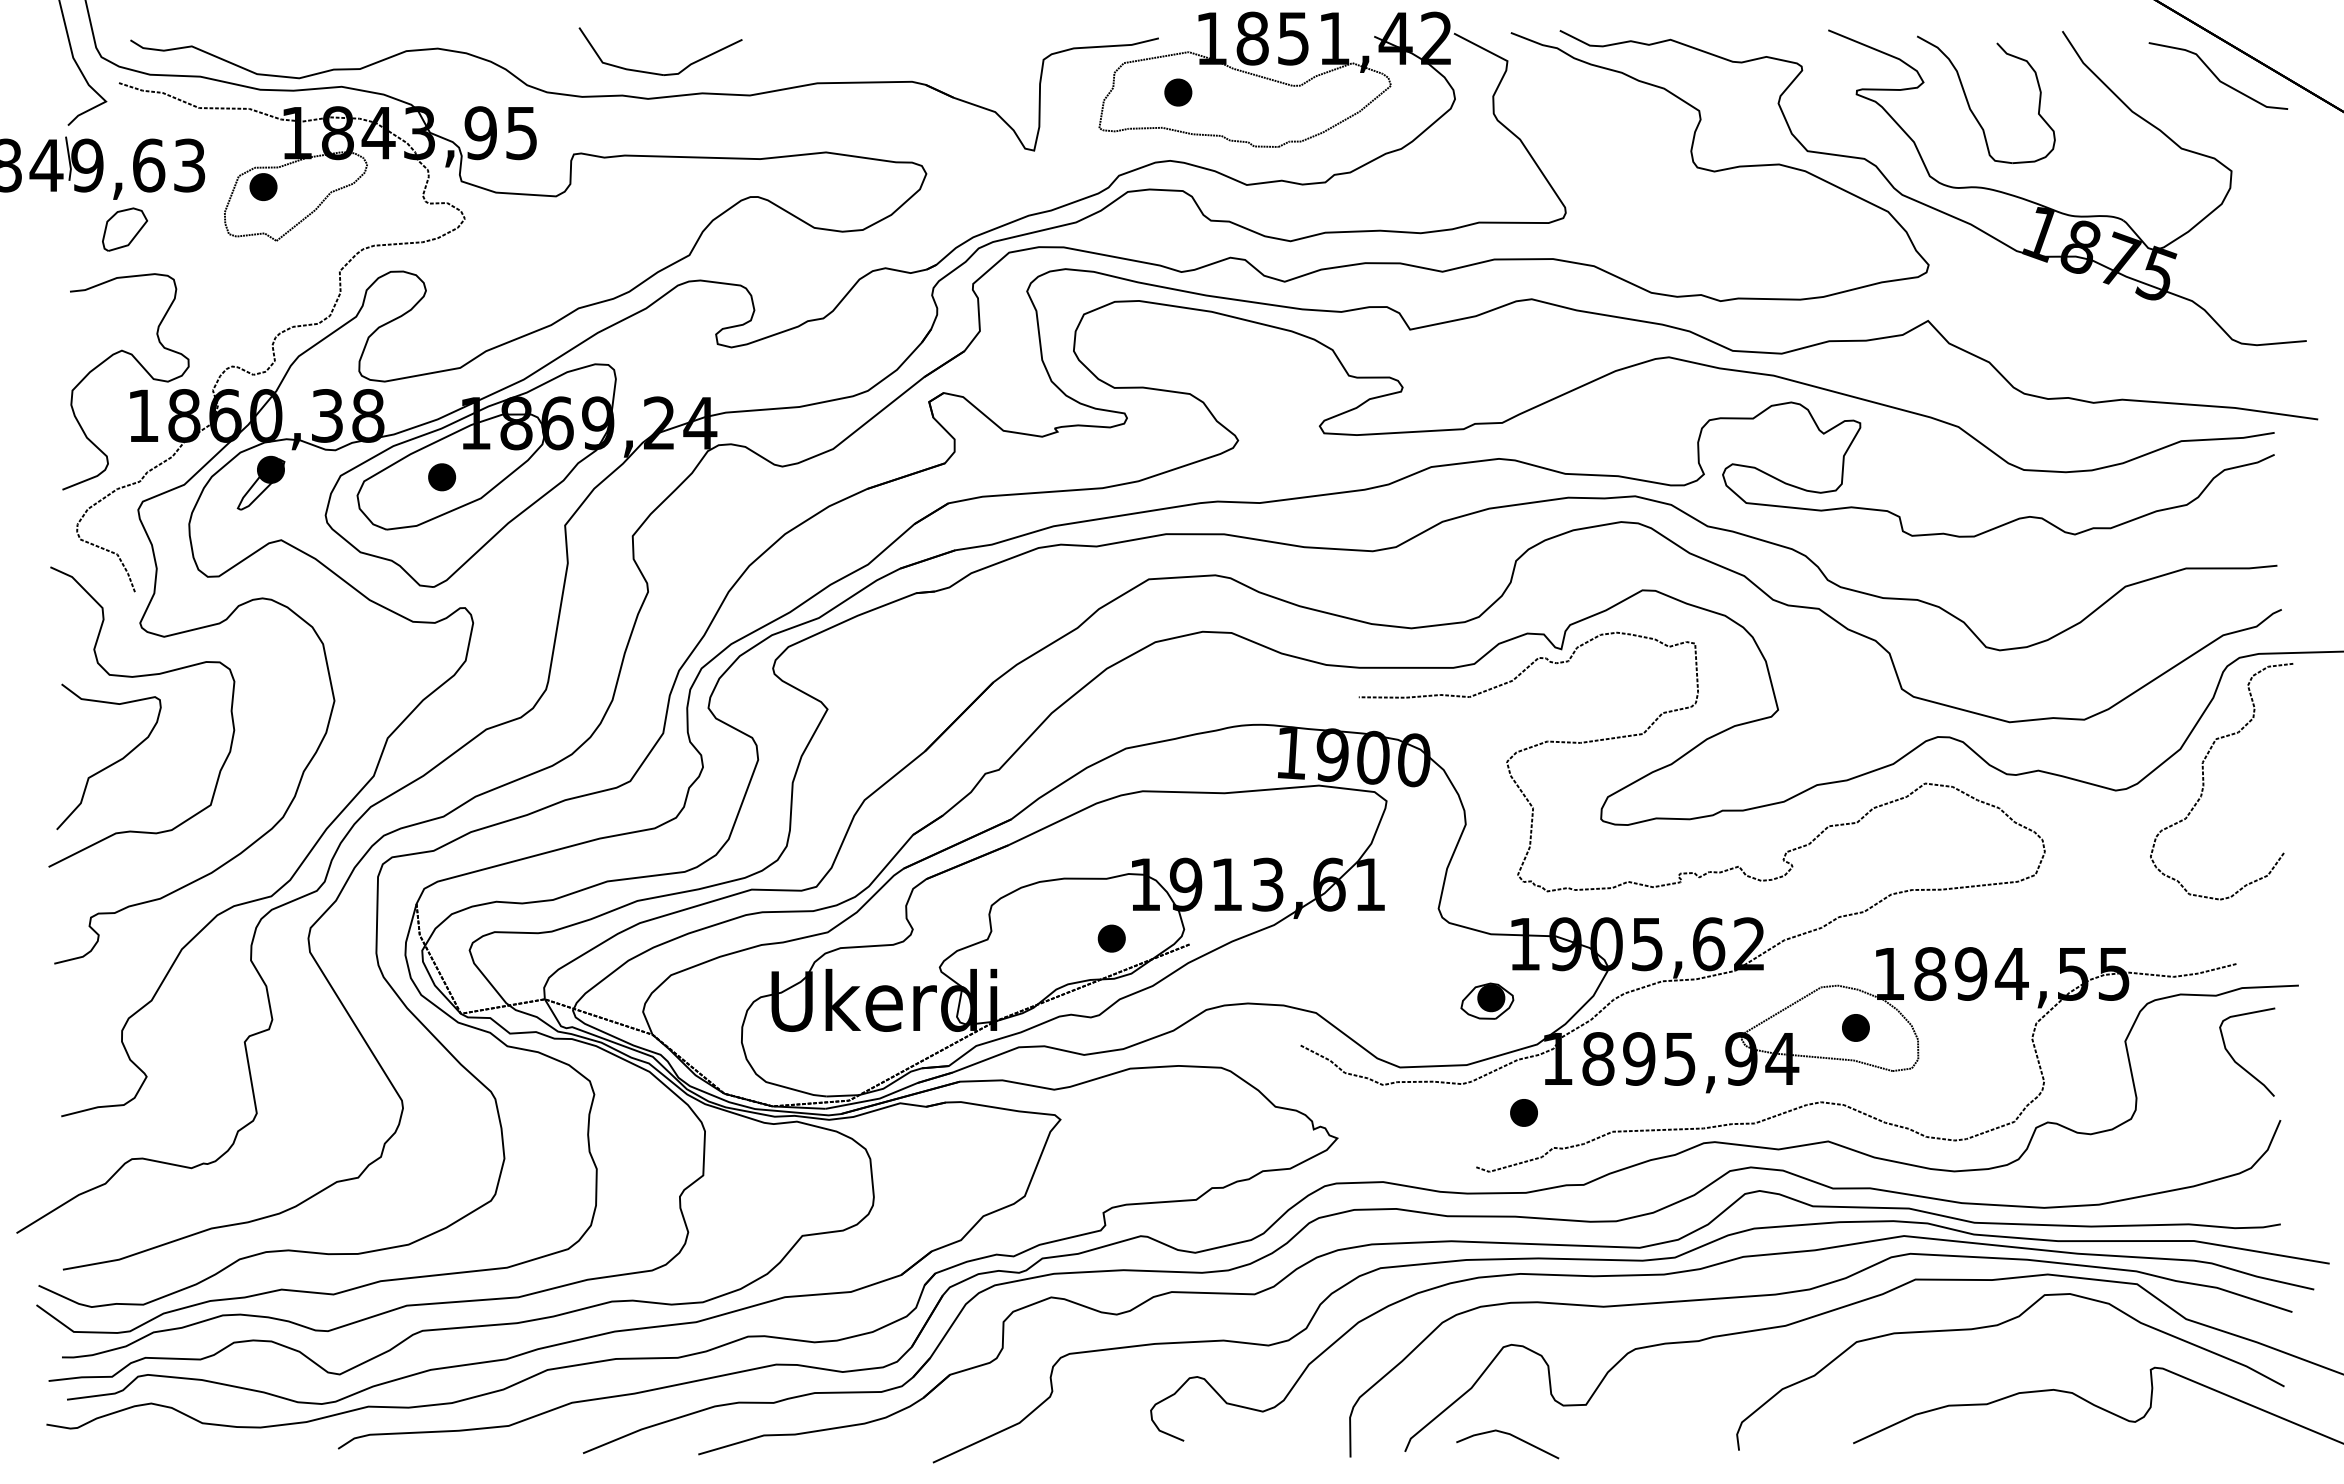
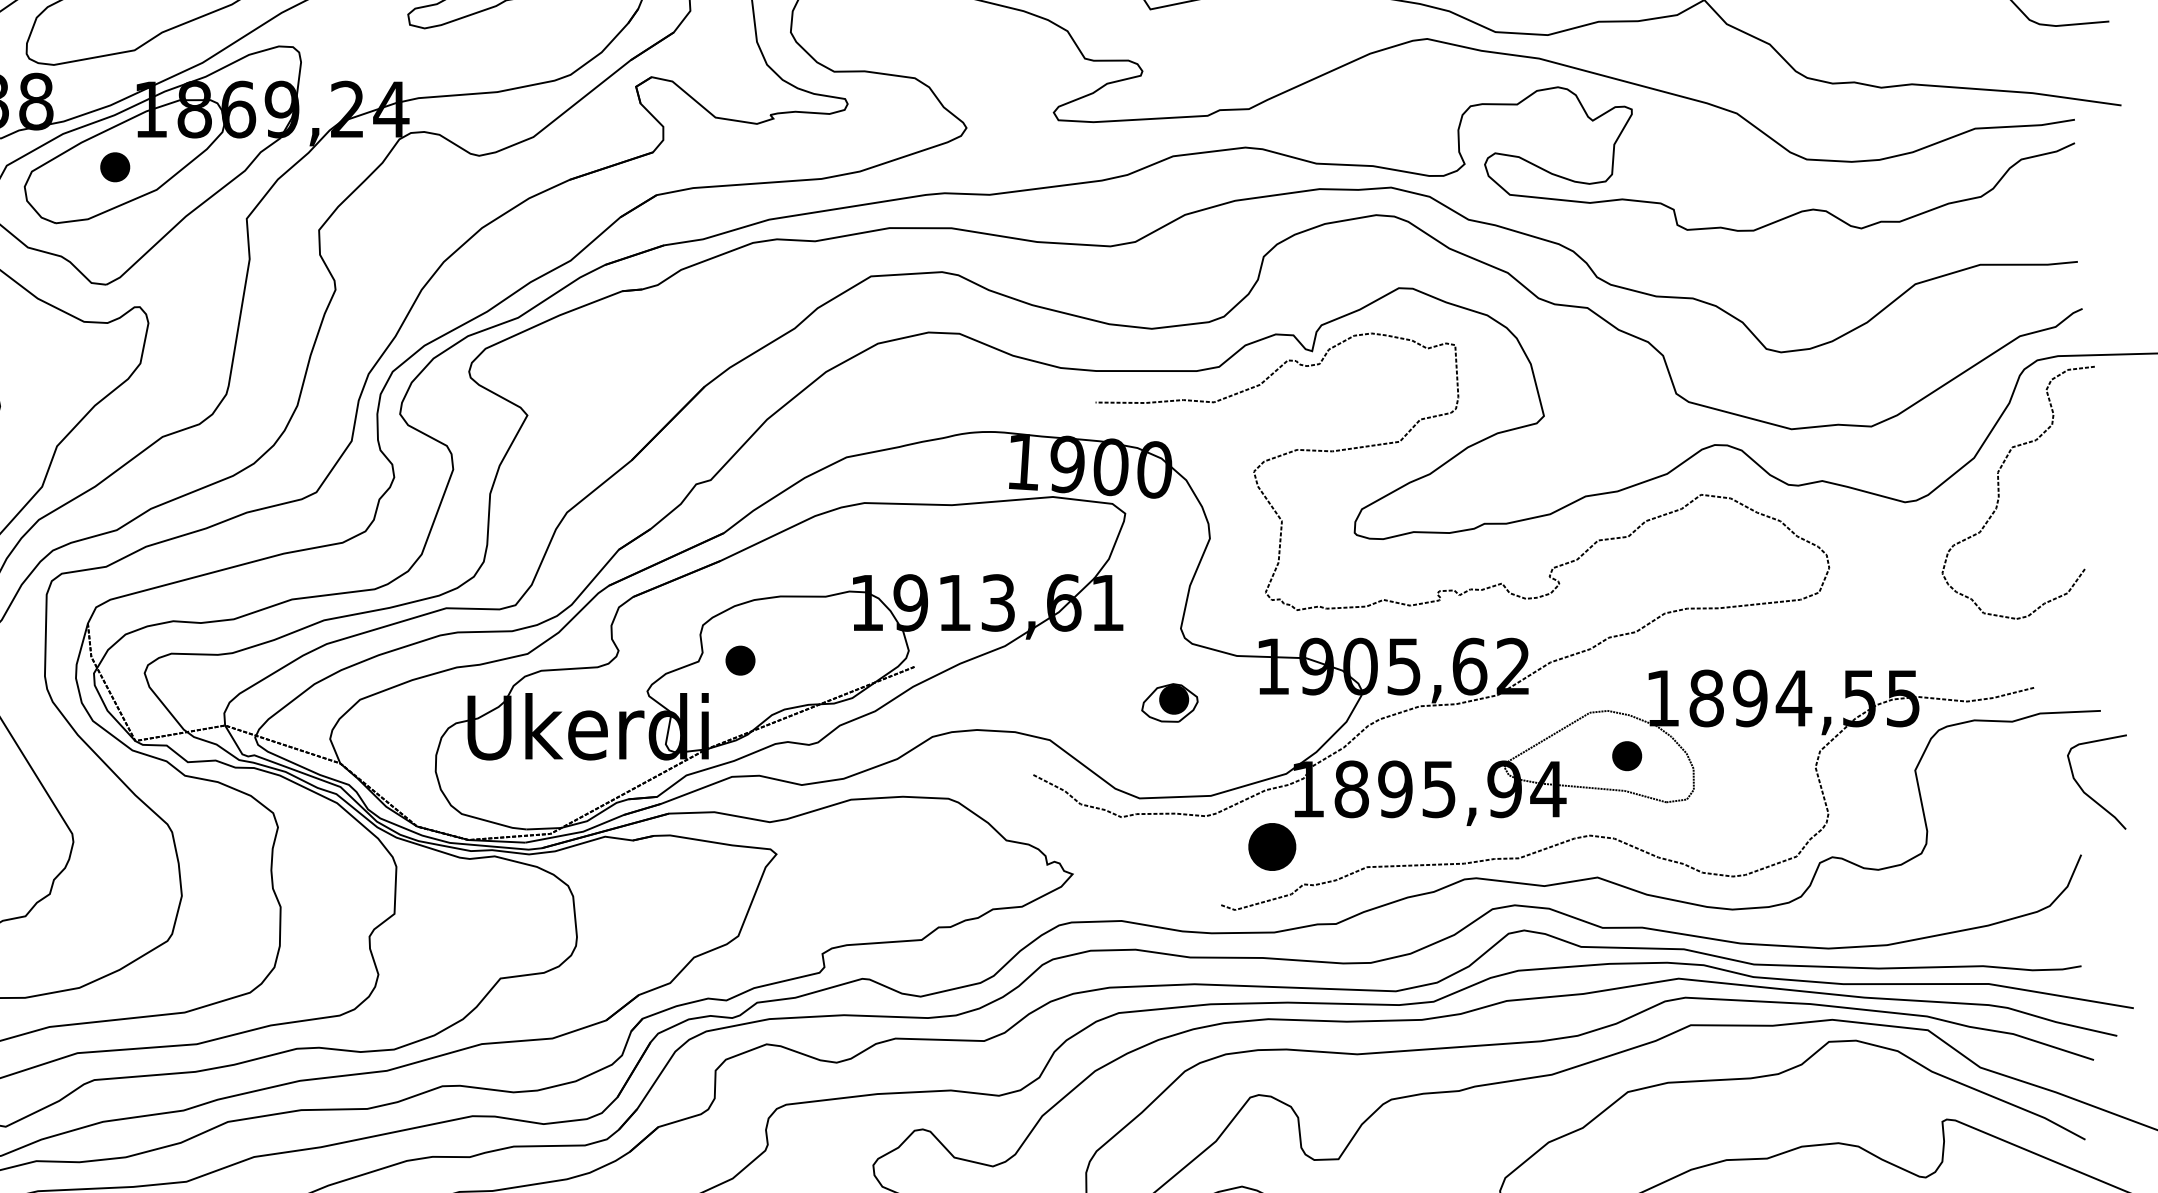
part: (1111, 938) -> (740, 660), moved
part: (1487, 1000) -> (1170, 702), moved
curve: (2236, 1061) -> (2085, 792), moved
part: (1523, 1112) -> (1271, 846), size x1.6

